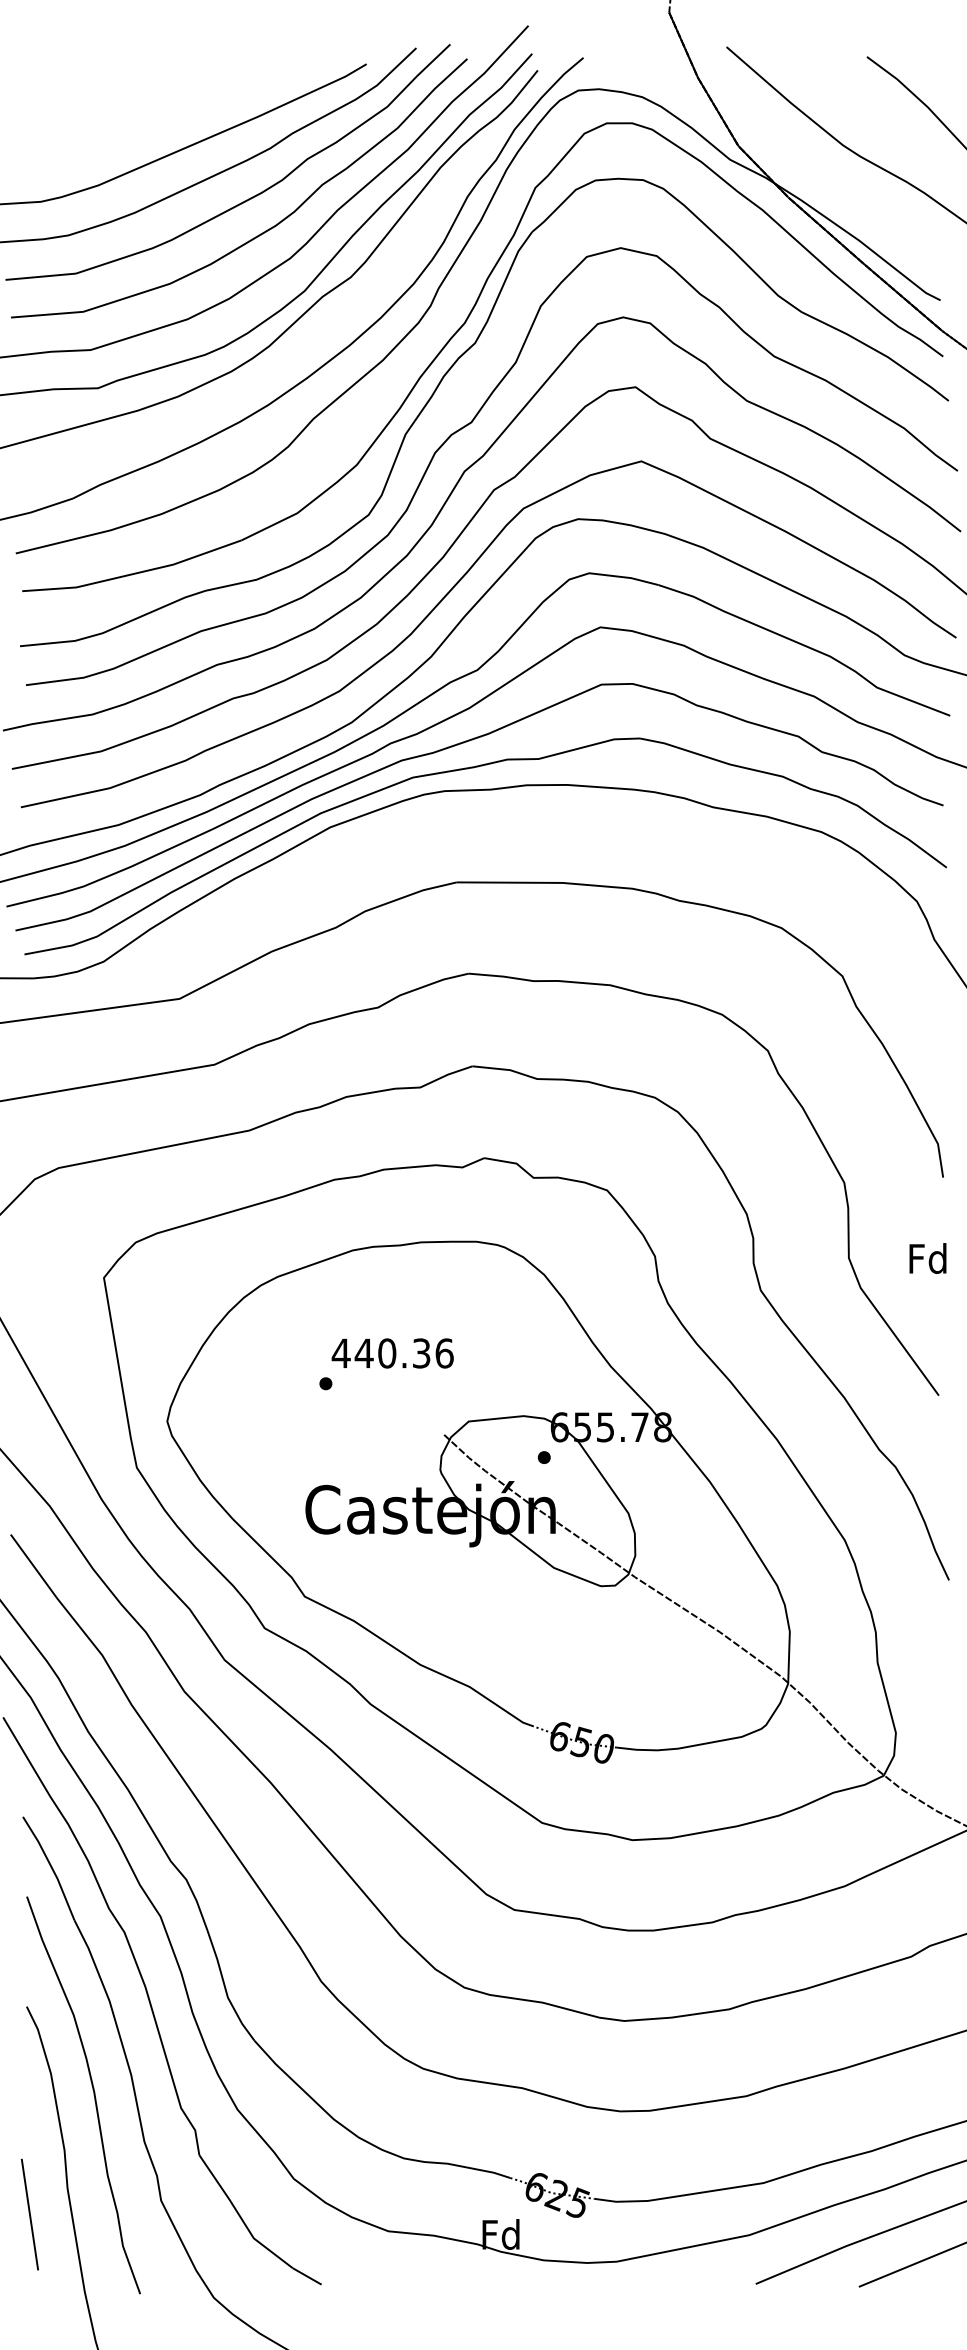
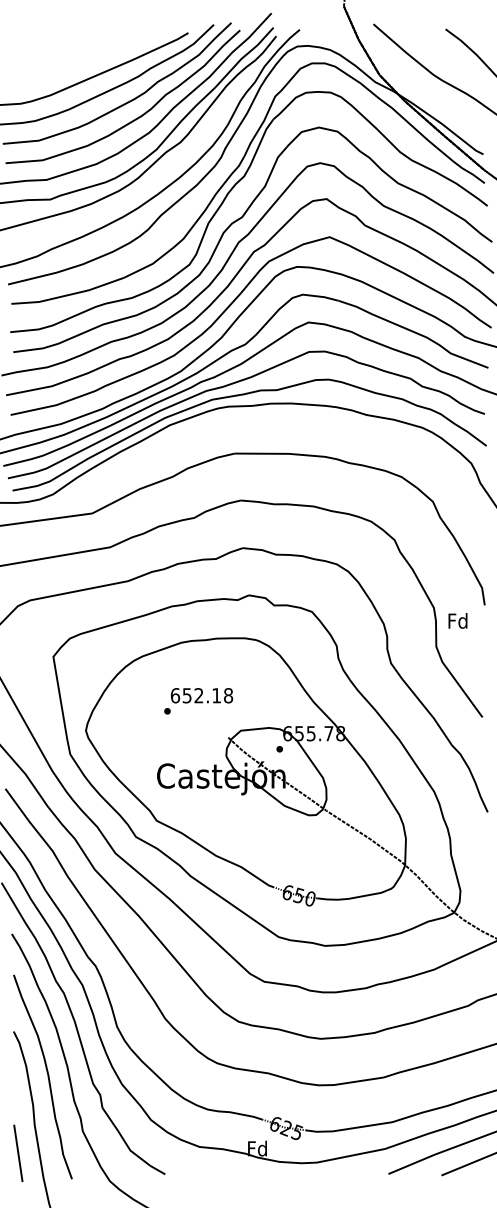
text: (927, 1257) -> (457, 620), moved
text: (392, 1353) -> (201, 695), 440.36 -> 652.18
line: (30, 2212) -> (18, 1152), moved

